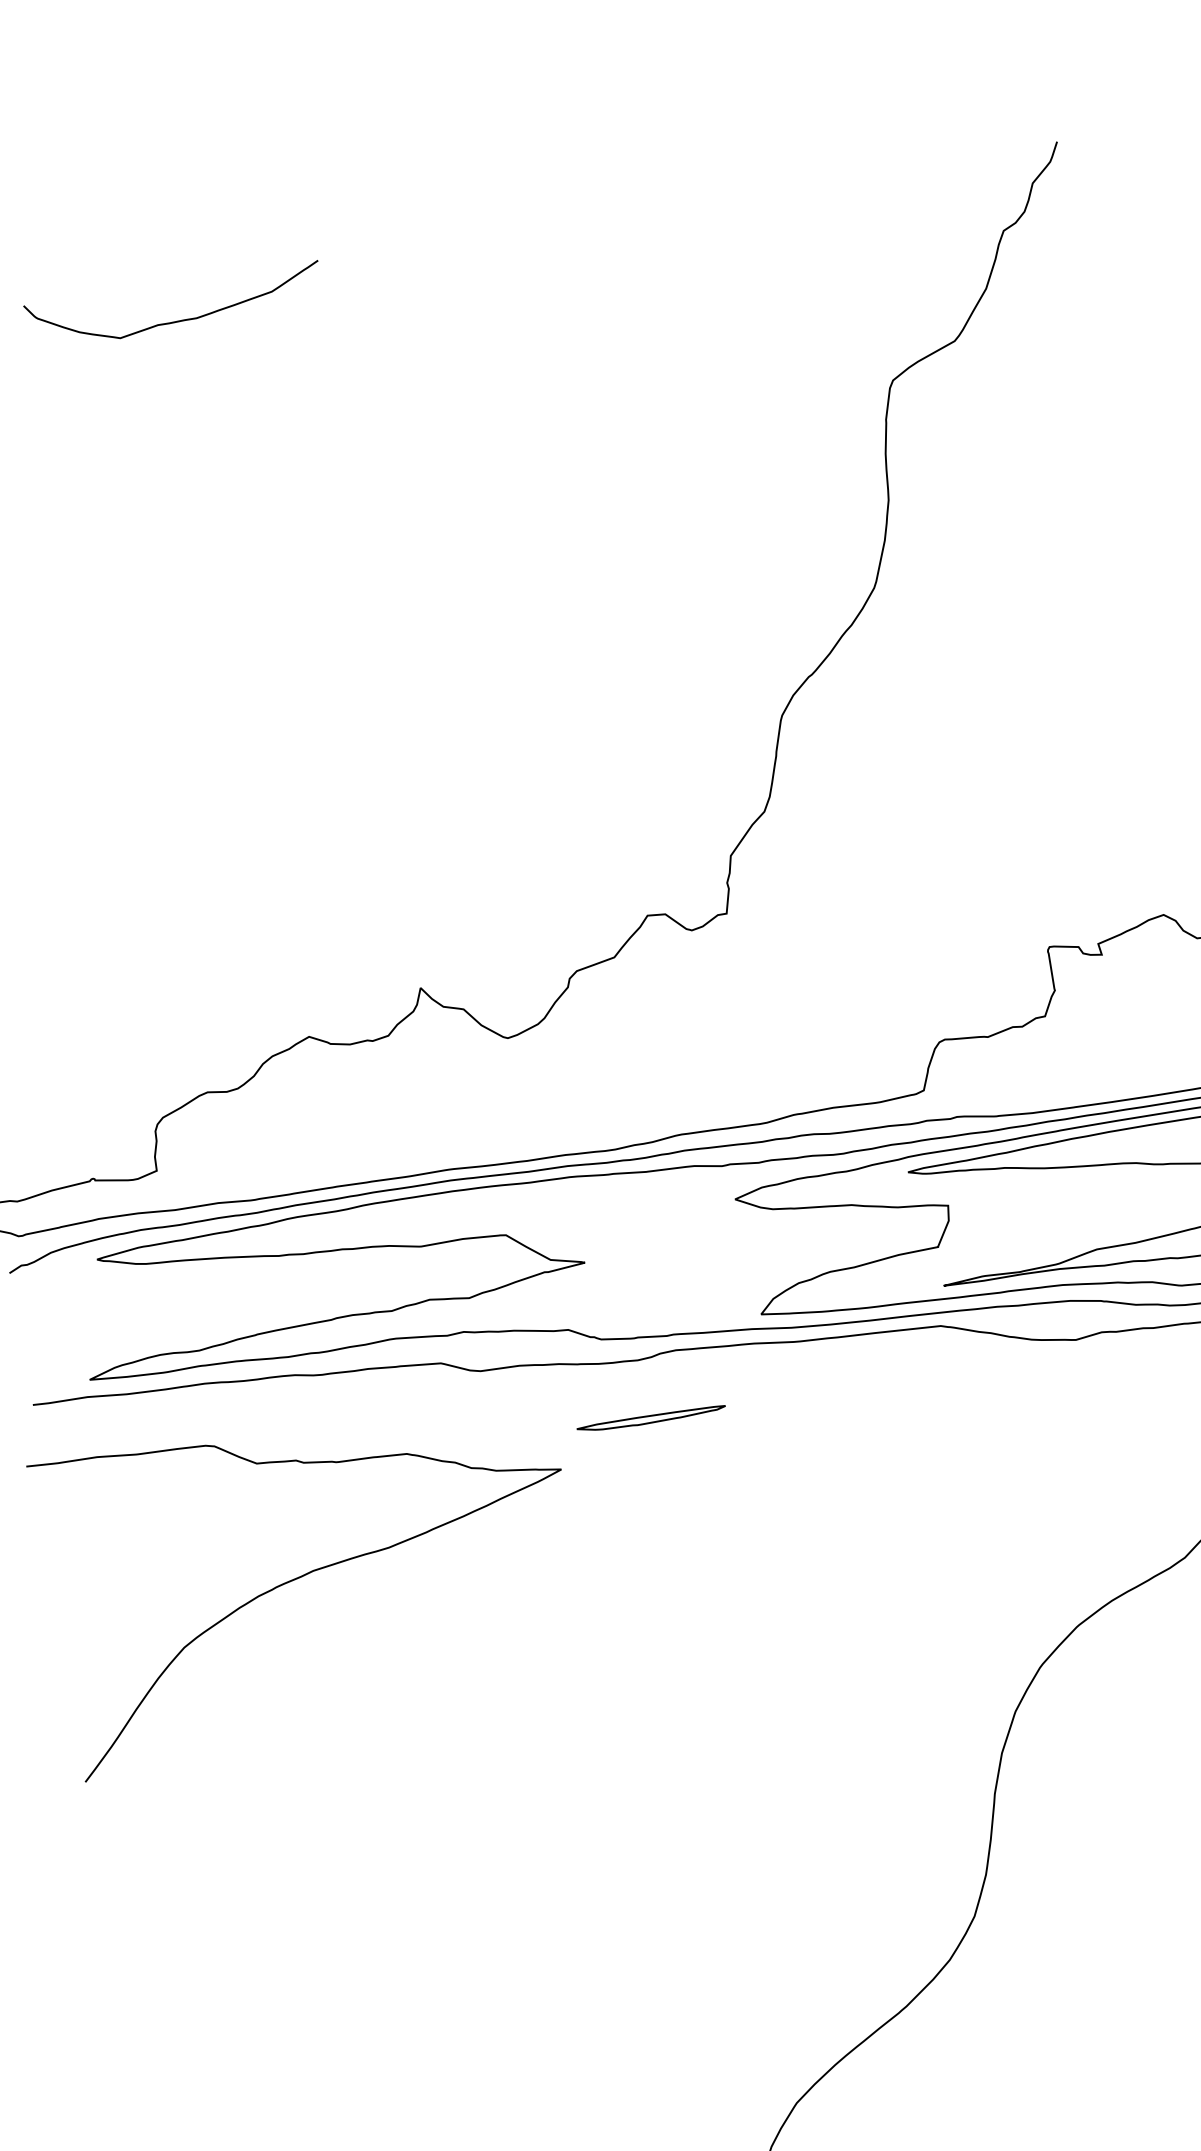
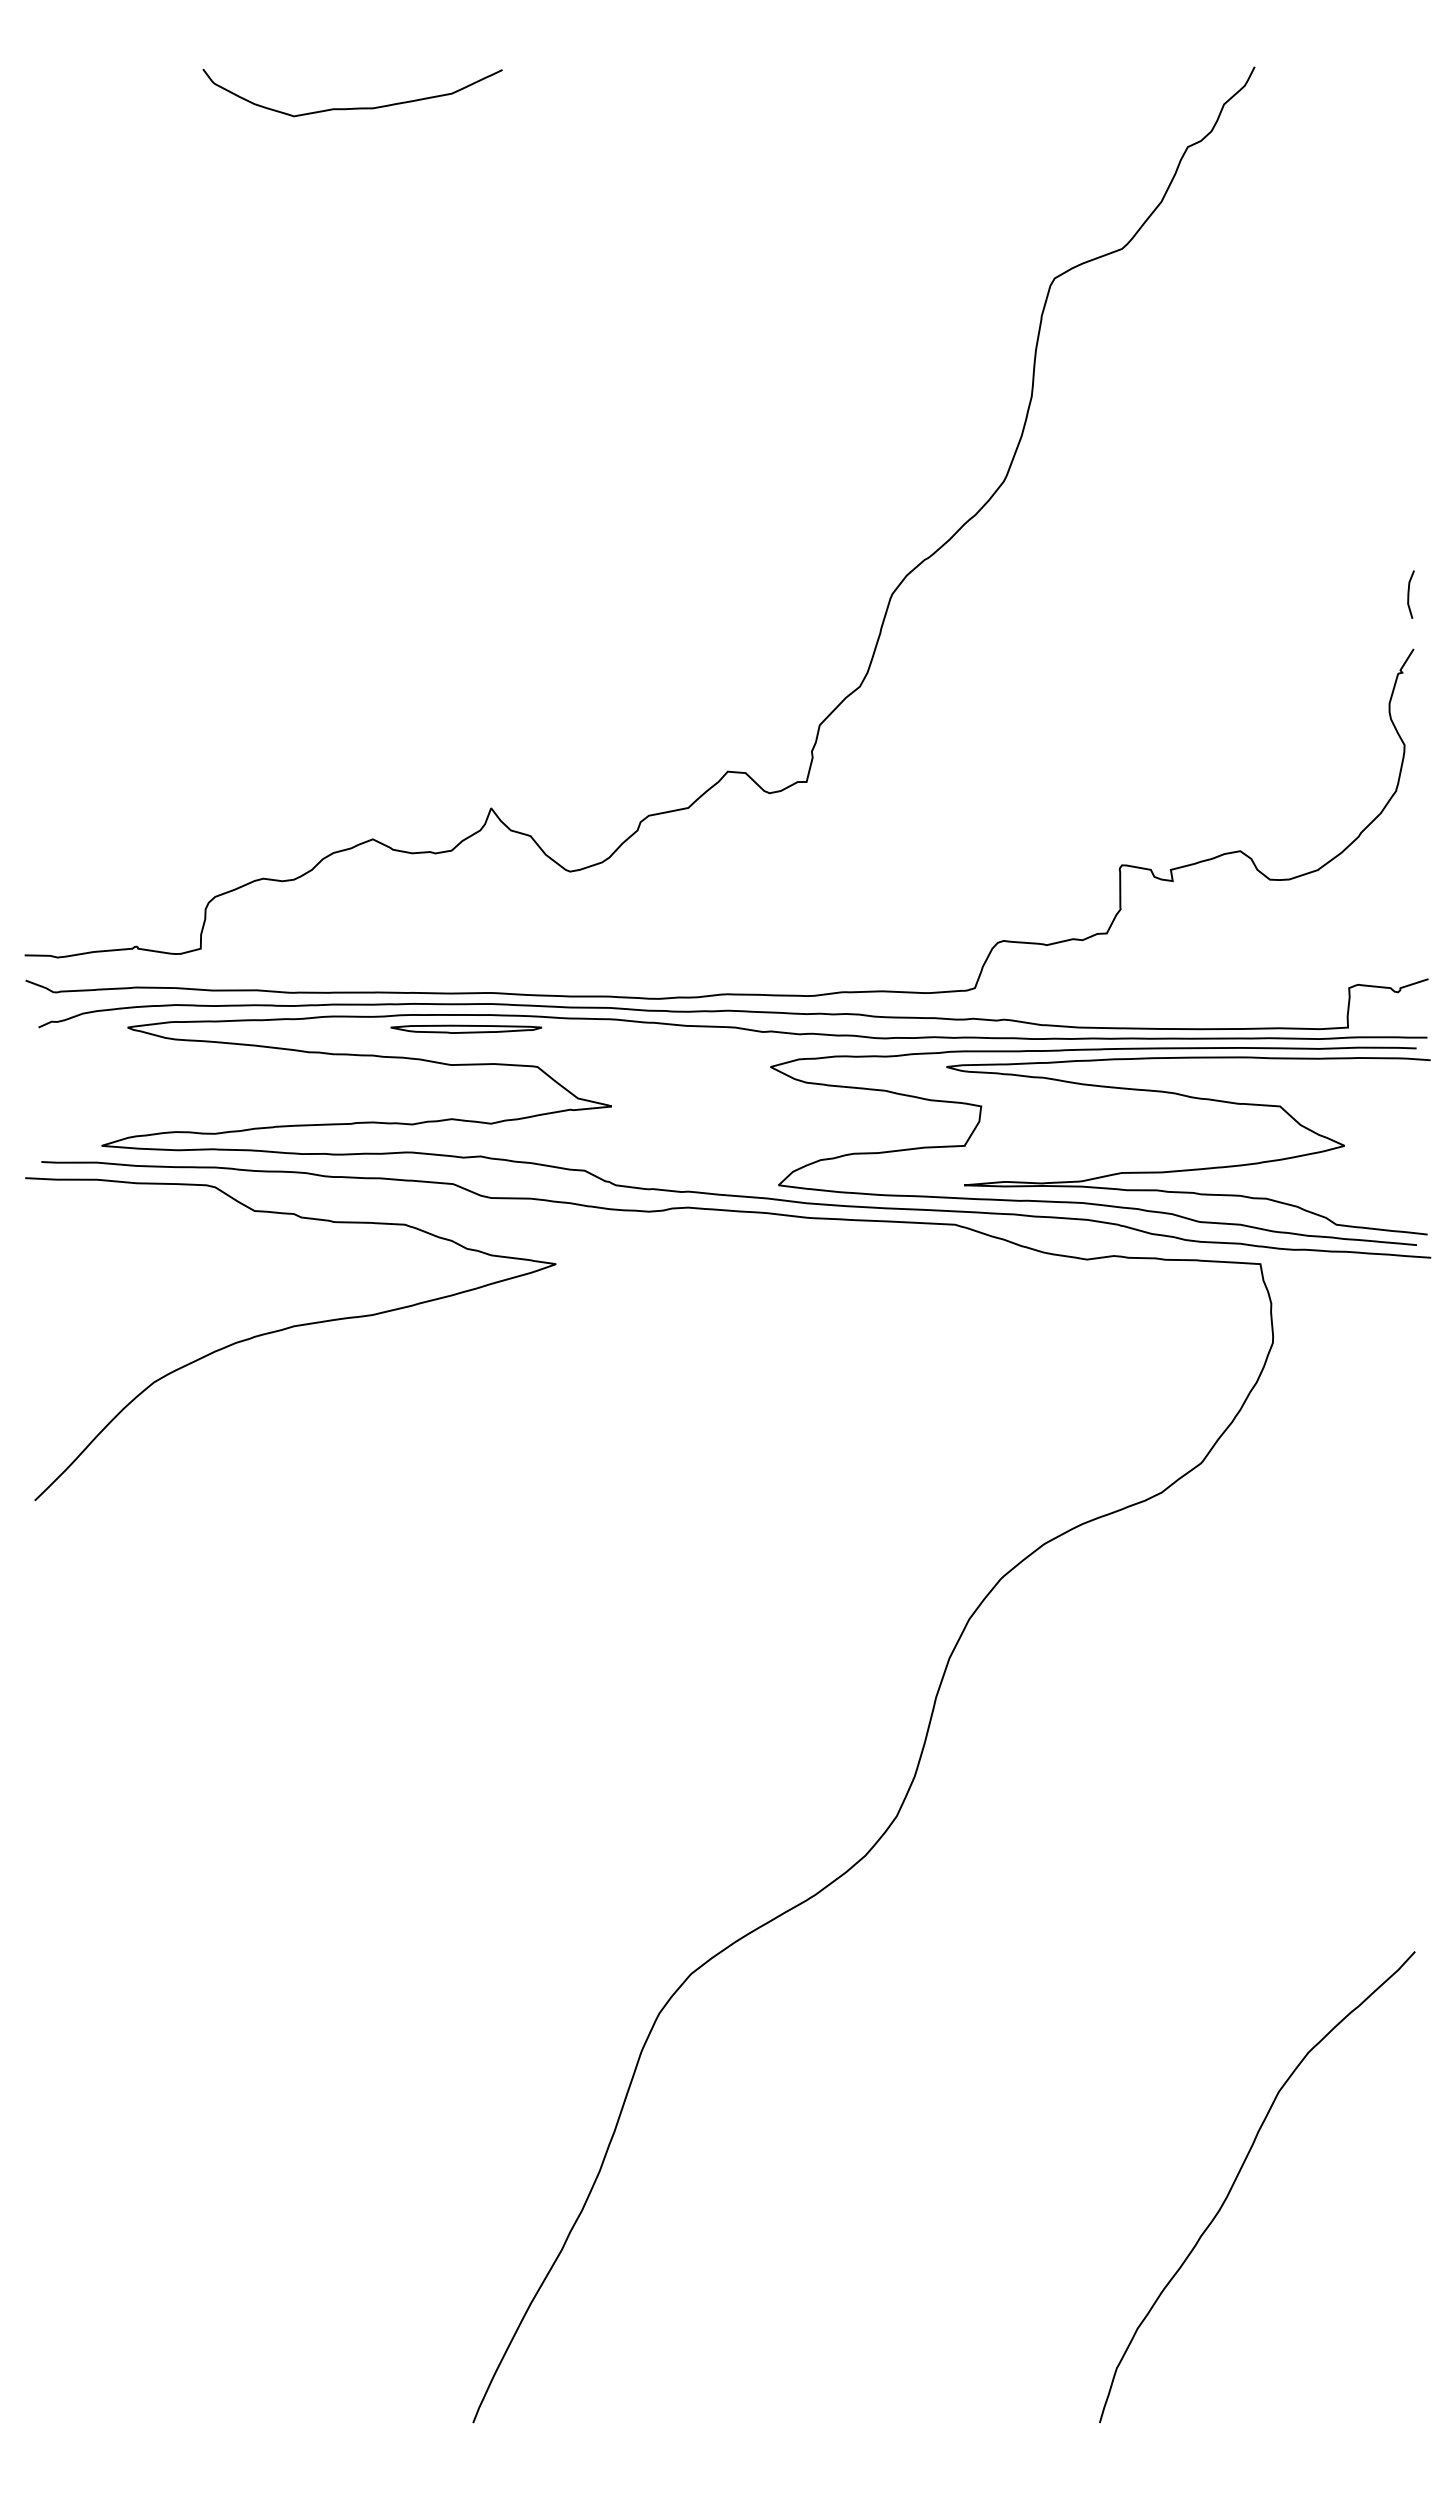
part: (651, 1418) -> (466, 1028), moved
curve: (307, 1575) -> (287, 1329), moved

